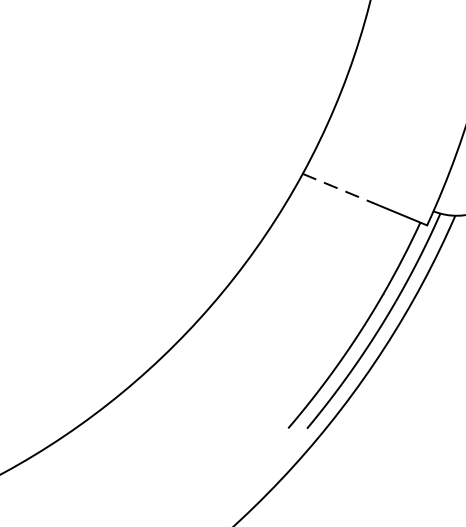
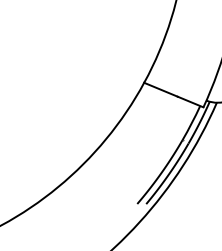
line: (339, 187) -> (161, 89), dashed -> solid

